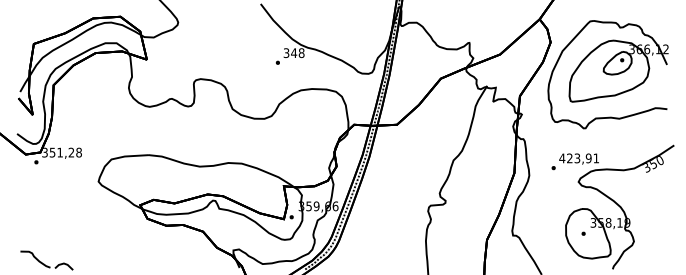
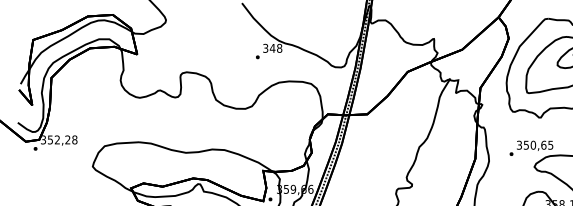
text: (59, 152) -> (56, 139), 351,28 -> 352,28
text: (579, 158) -> (535, 145), 423,91 -> 350,65

